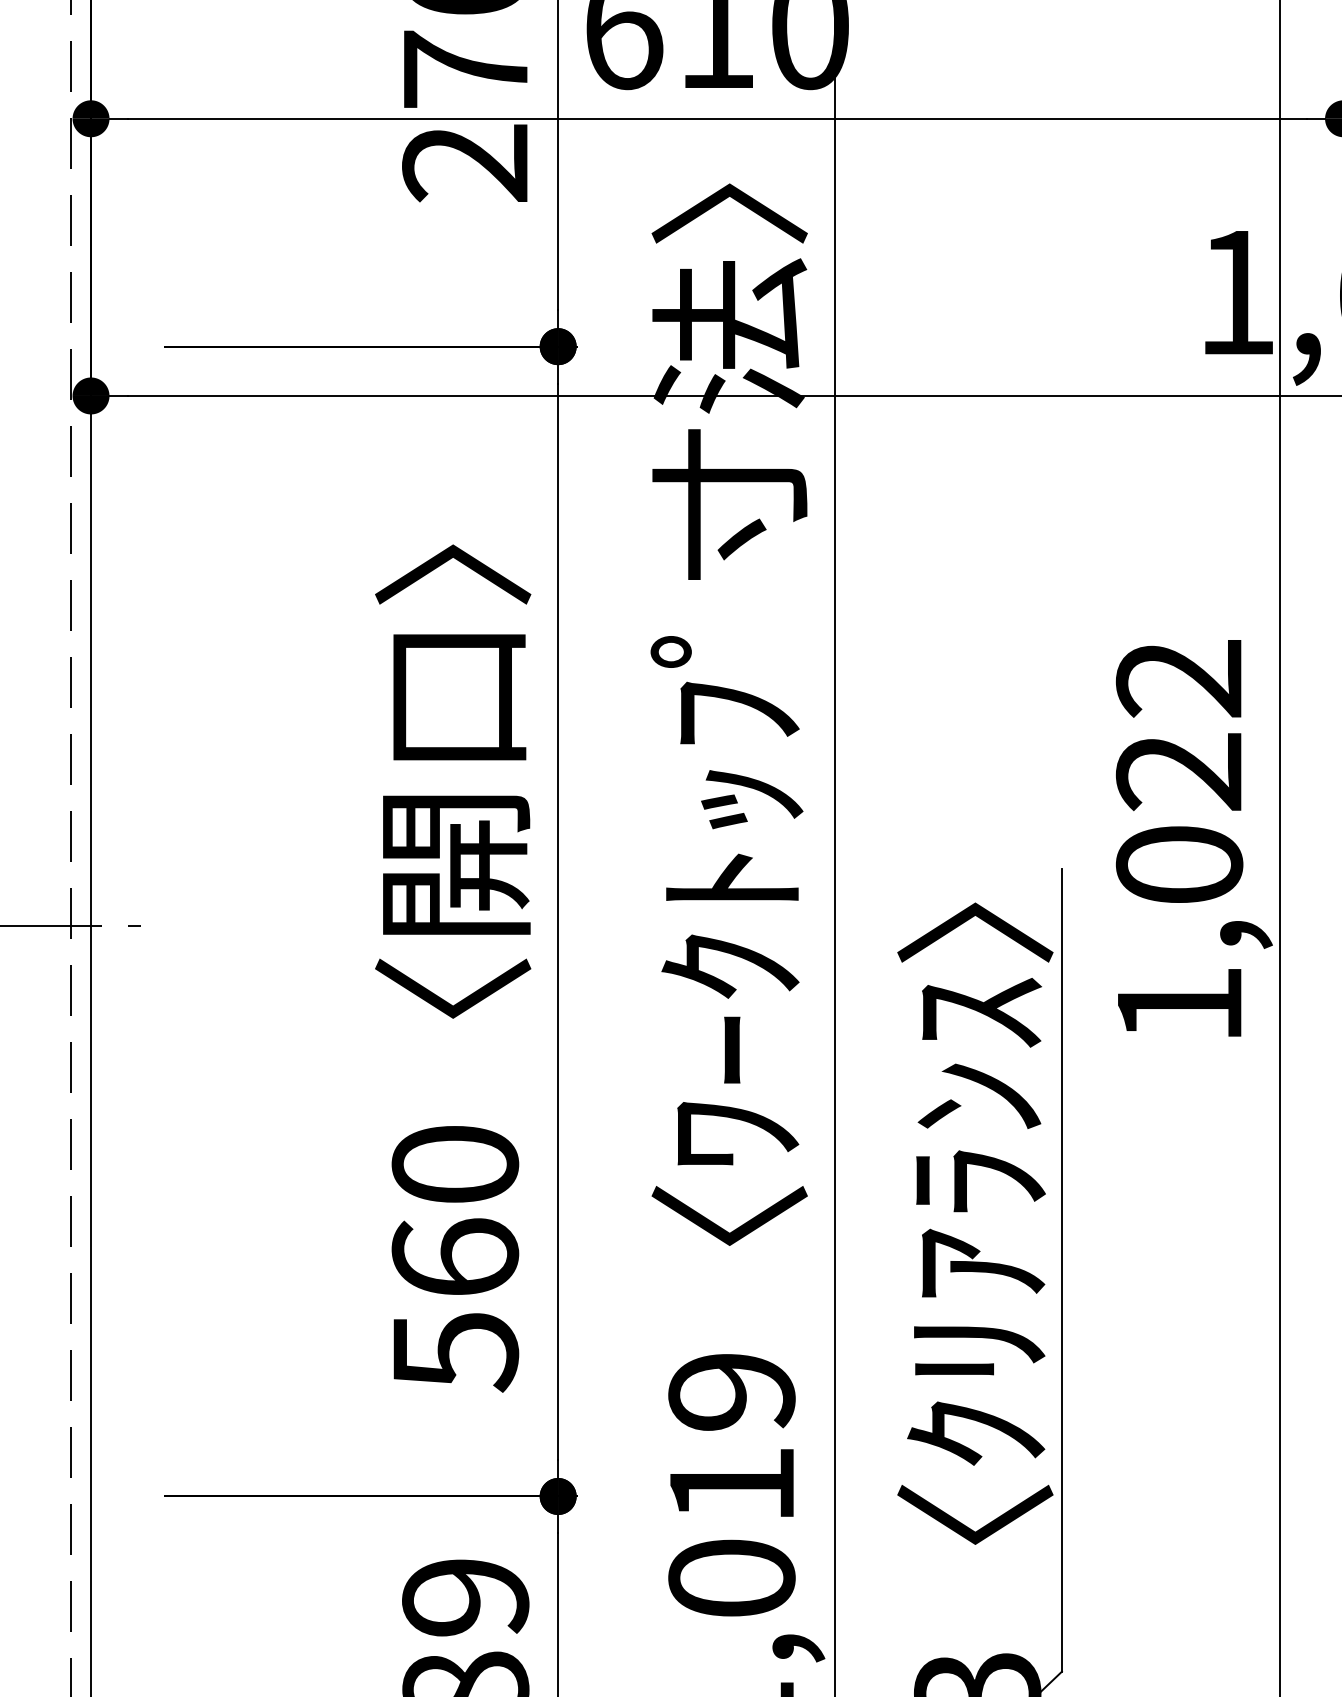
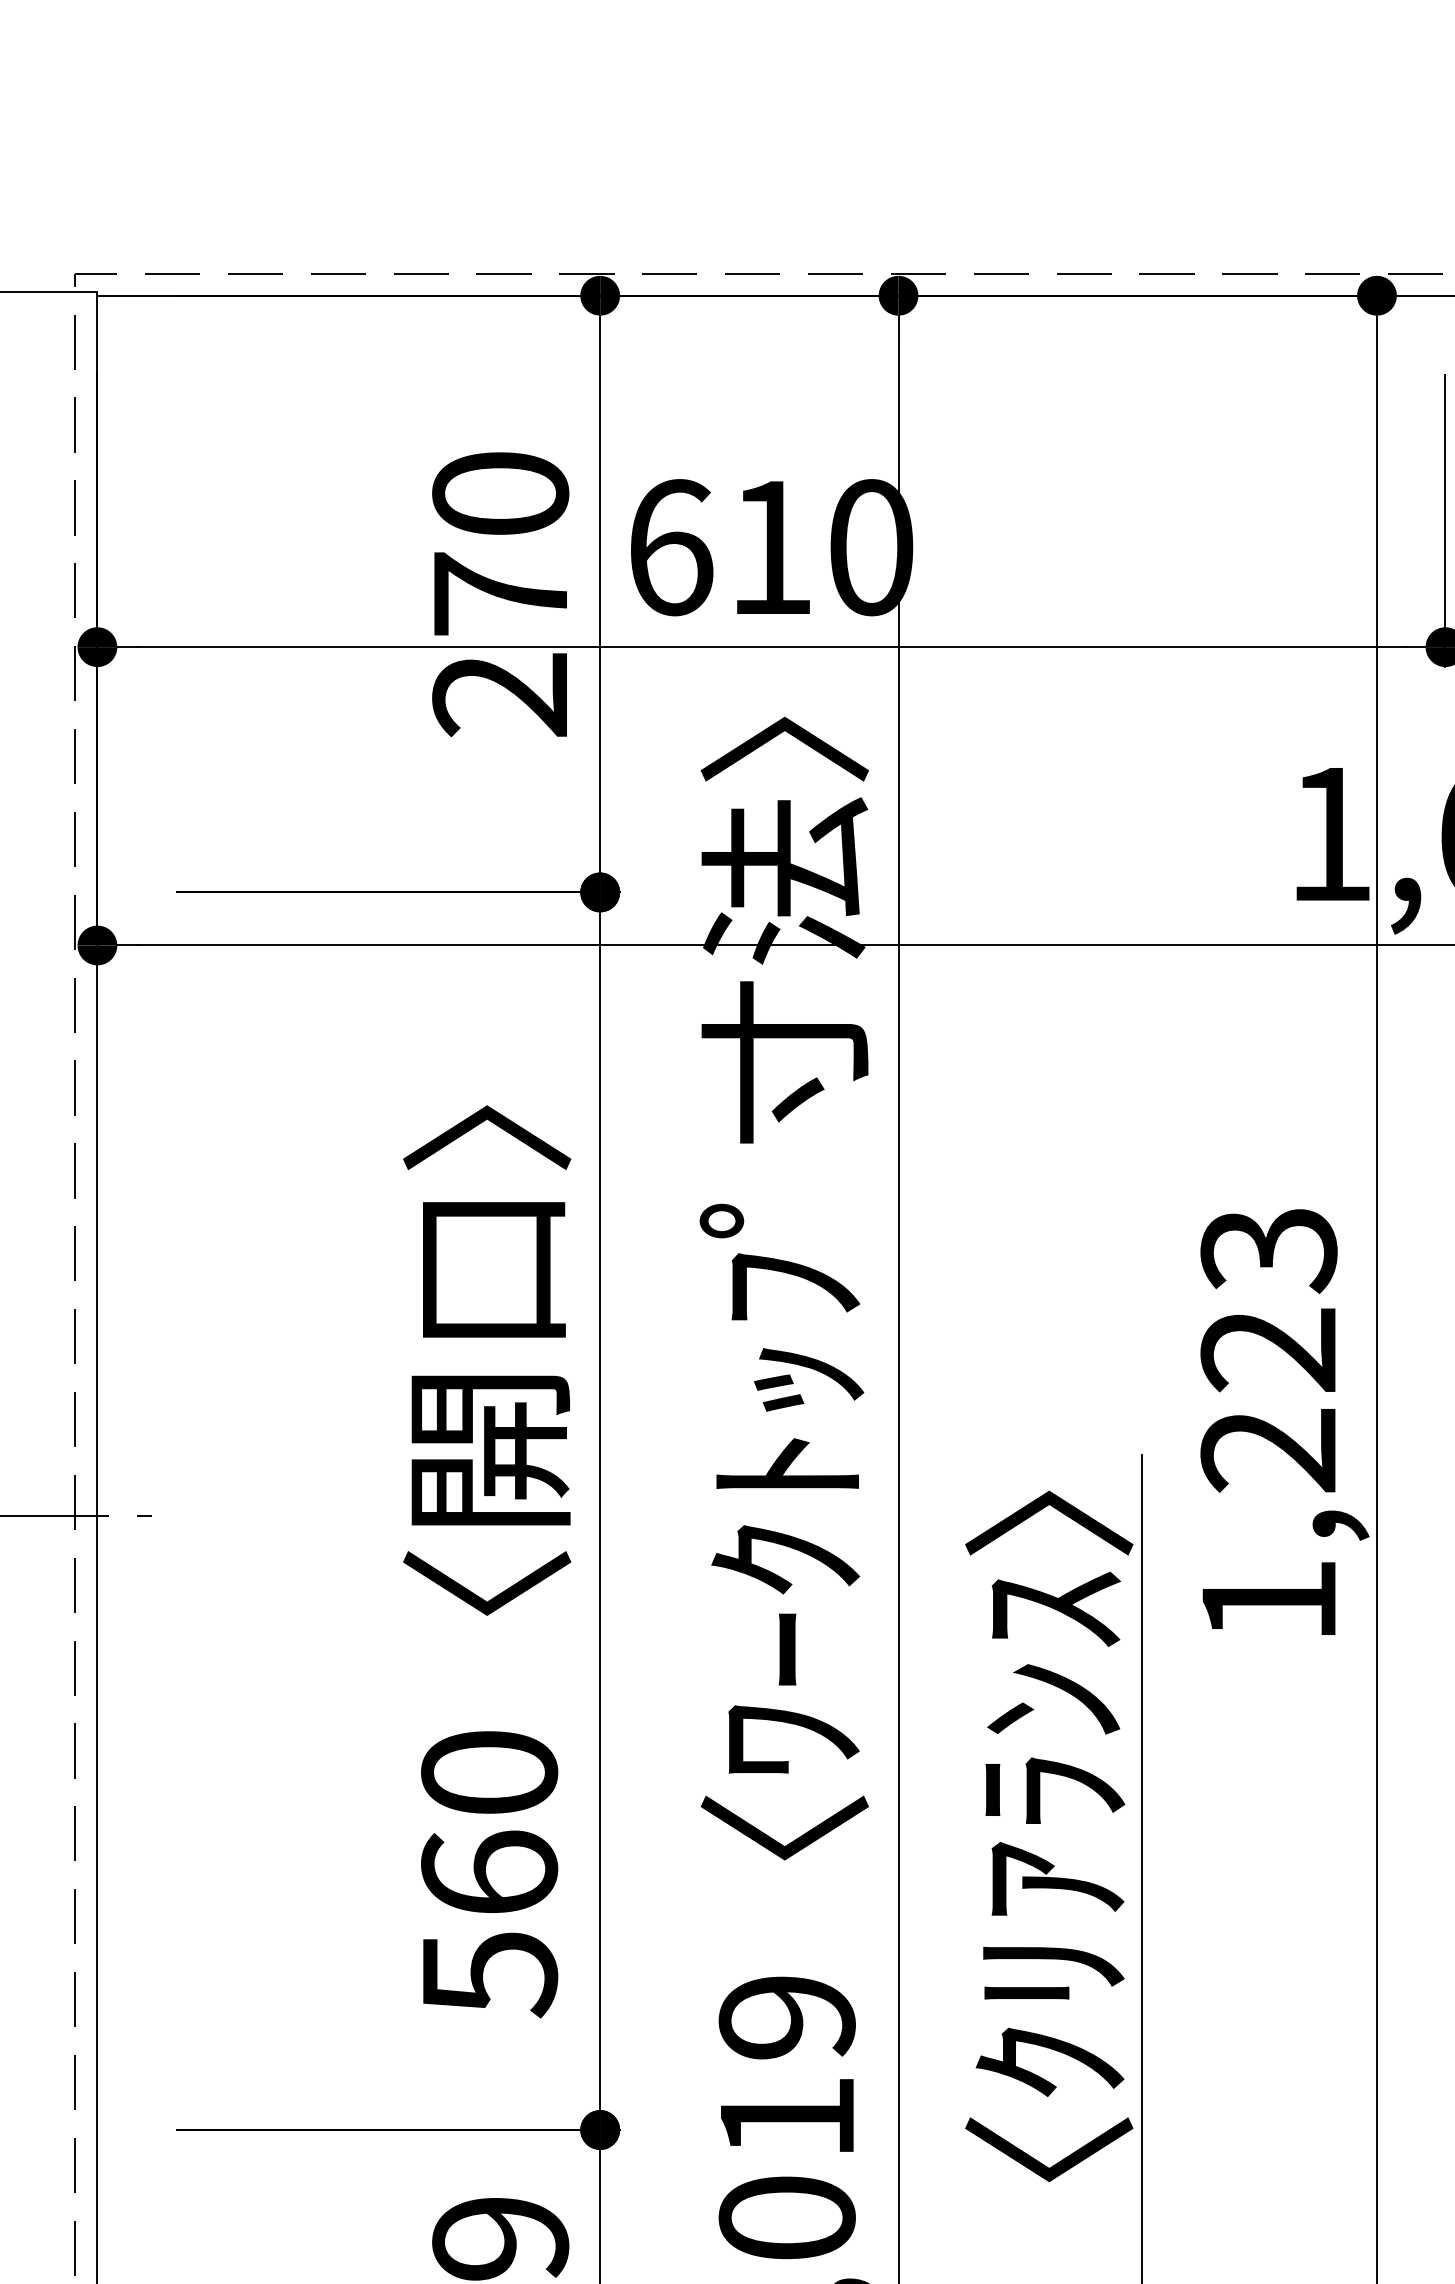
text: (1179, 772) -> (1268, 1350), 1,022 -> 1,223

